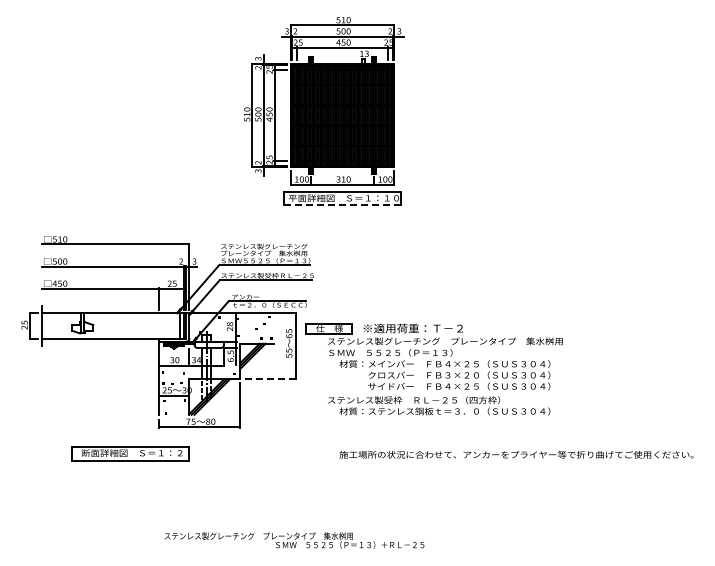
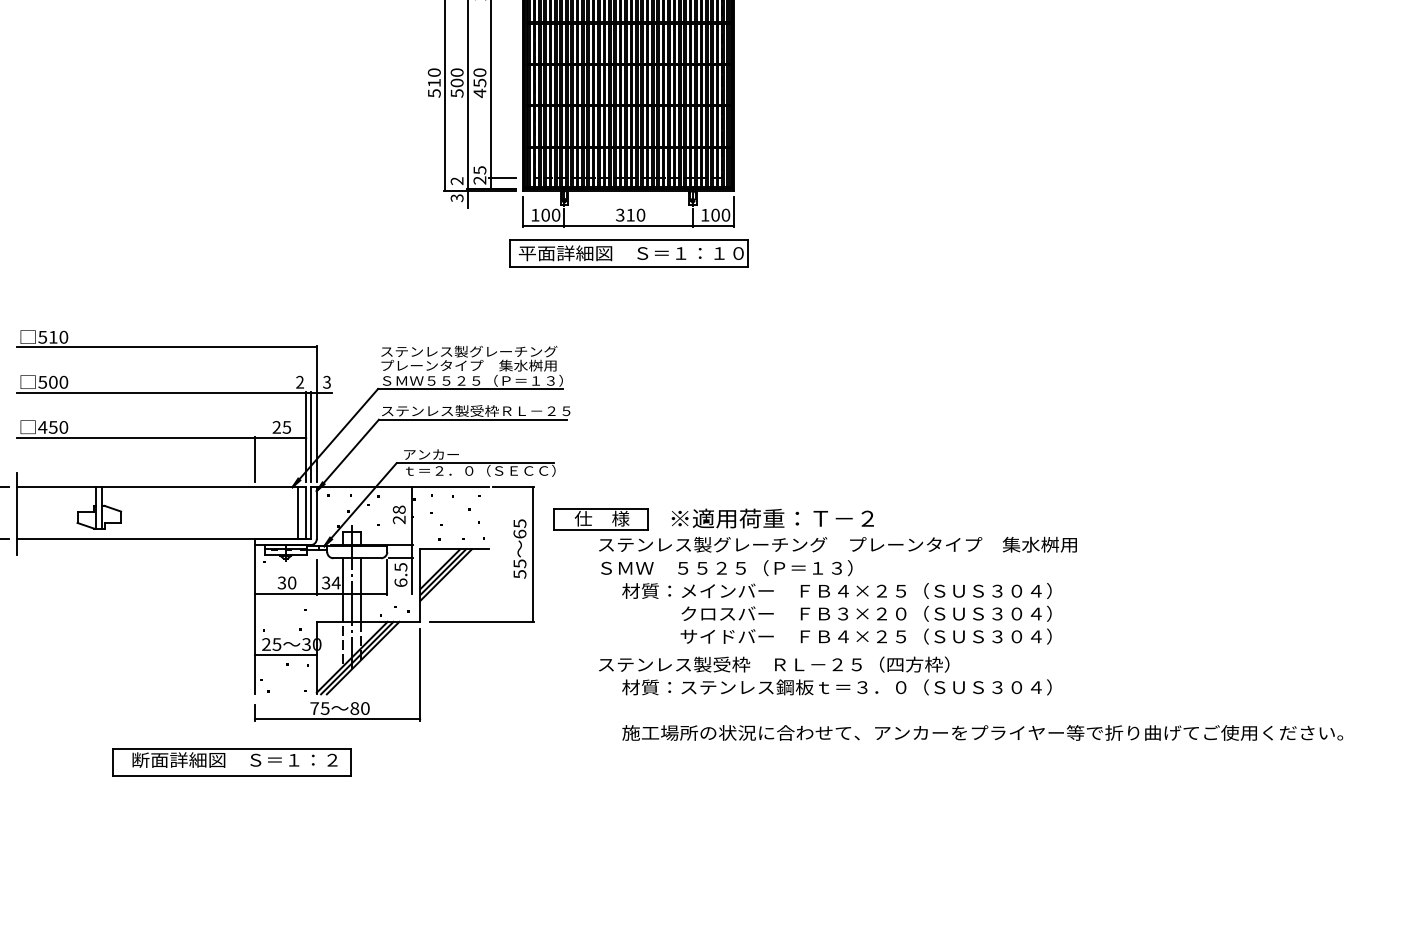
line: (342, 205) -> (628, 268), dashed -> solid
line: (270, 379) -> (481, 622), dashed -> solid
part: (130, 453) -> (231, 760), moved
text: (516, 454) -> (982, 732), moved

